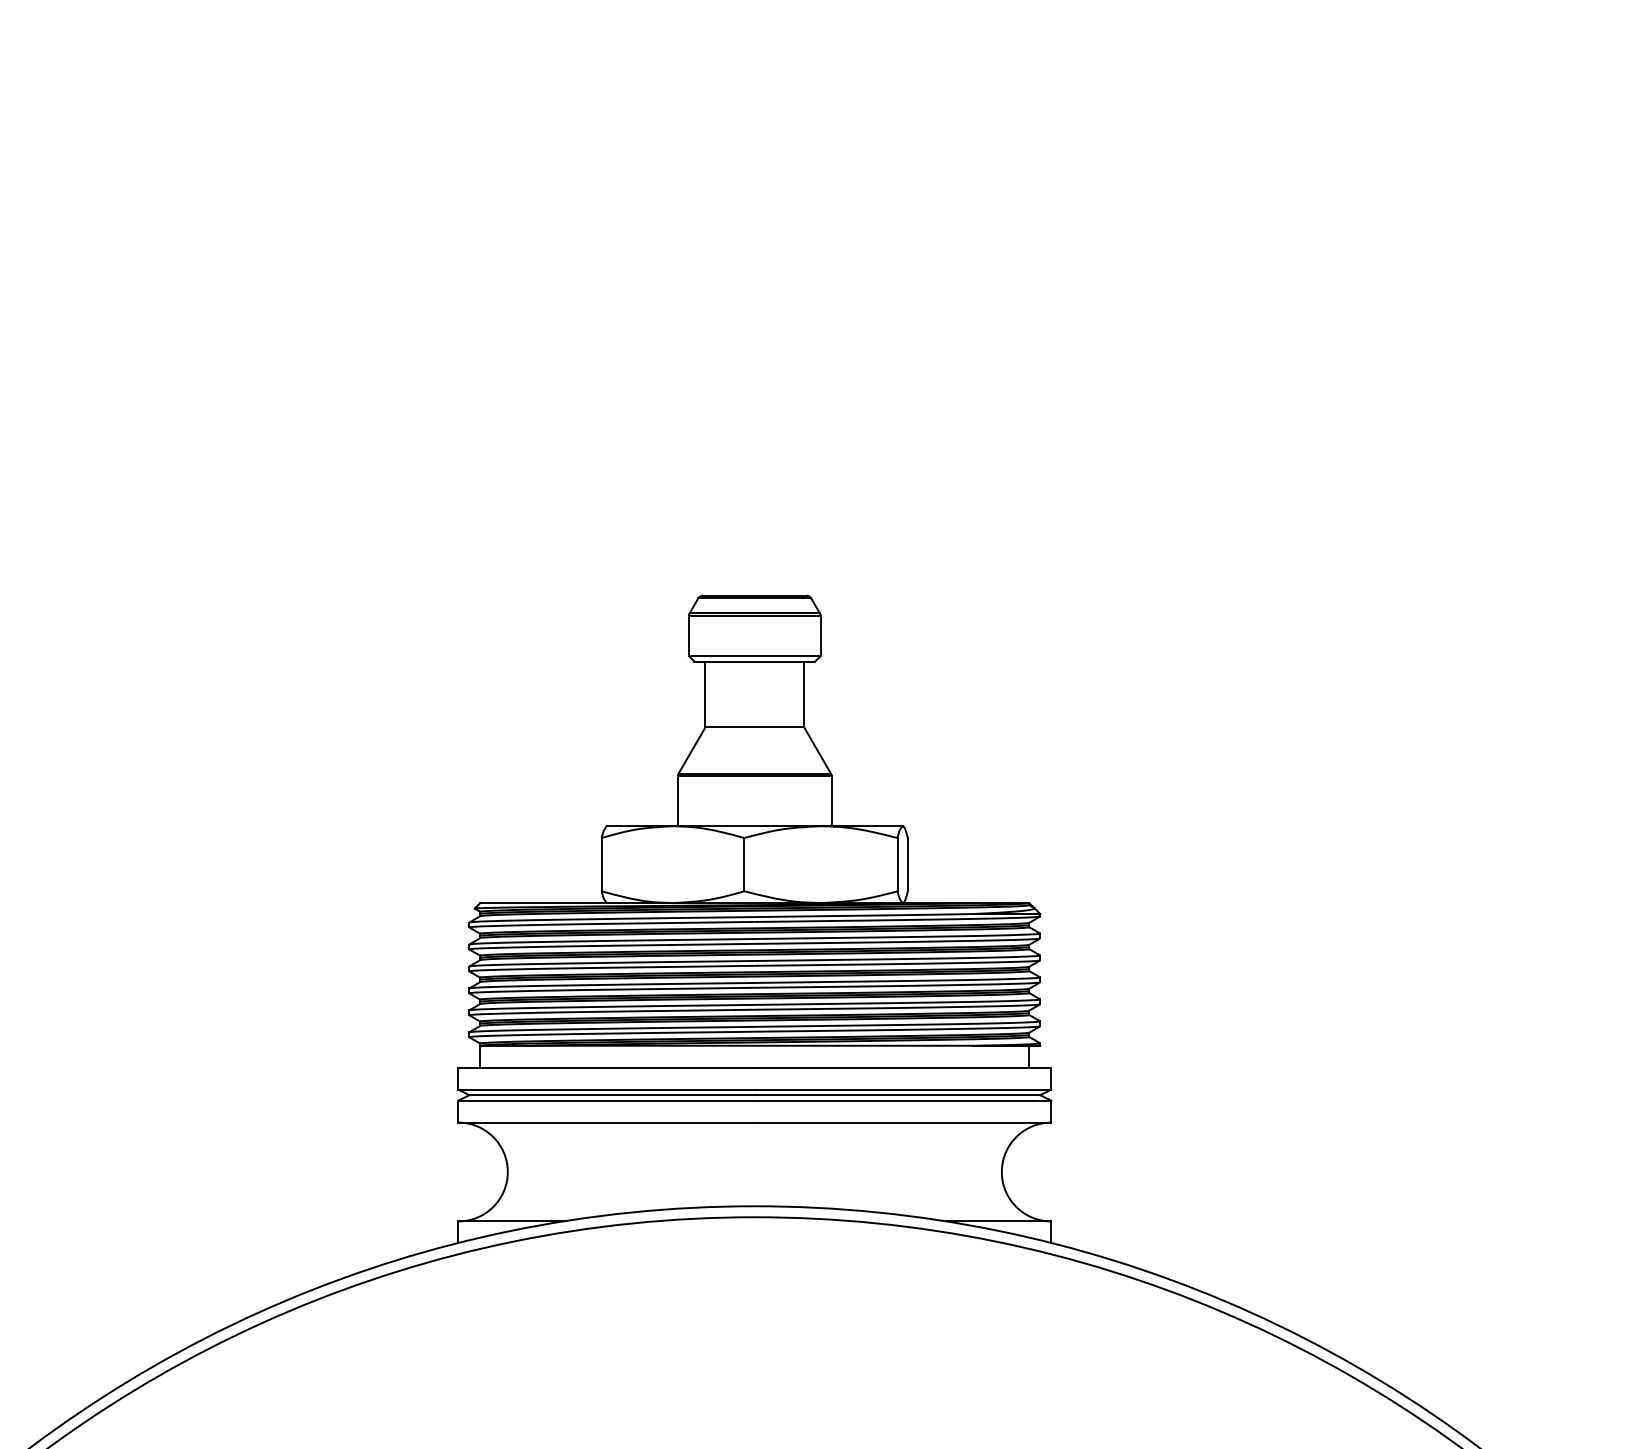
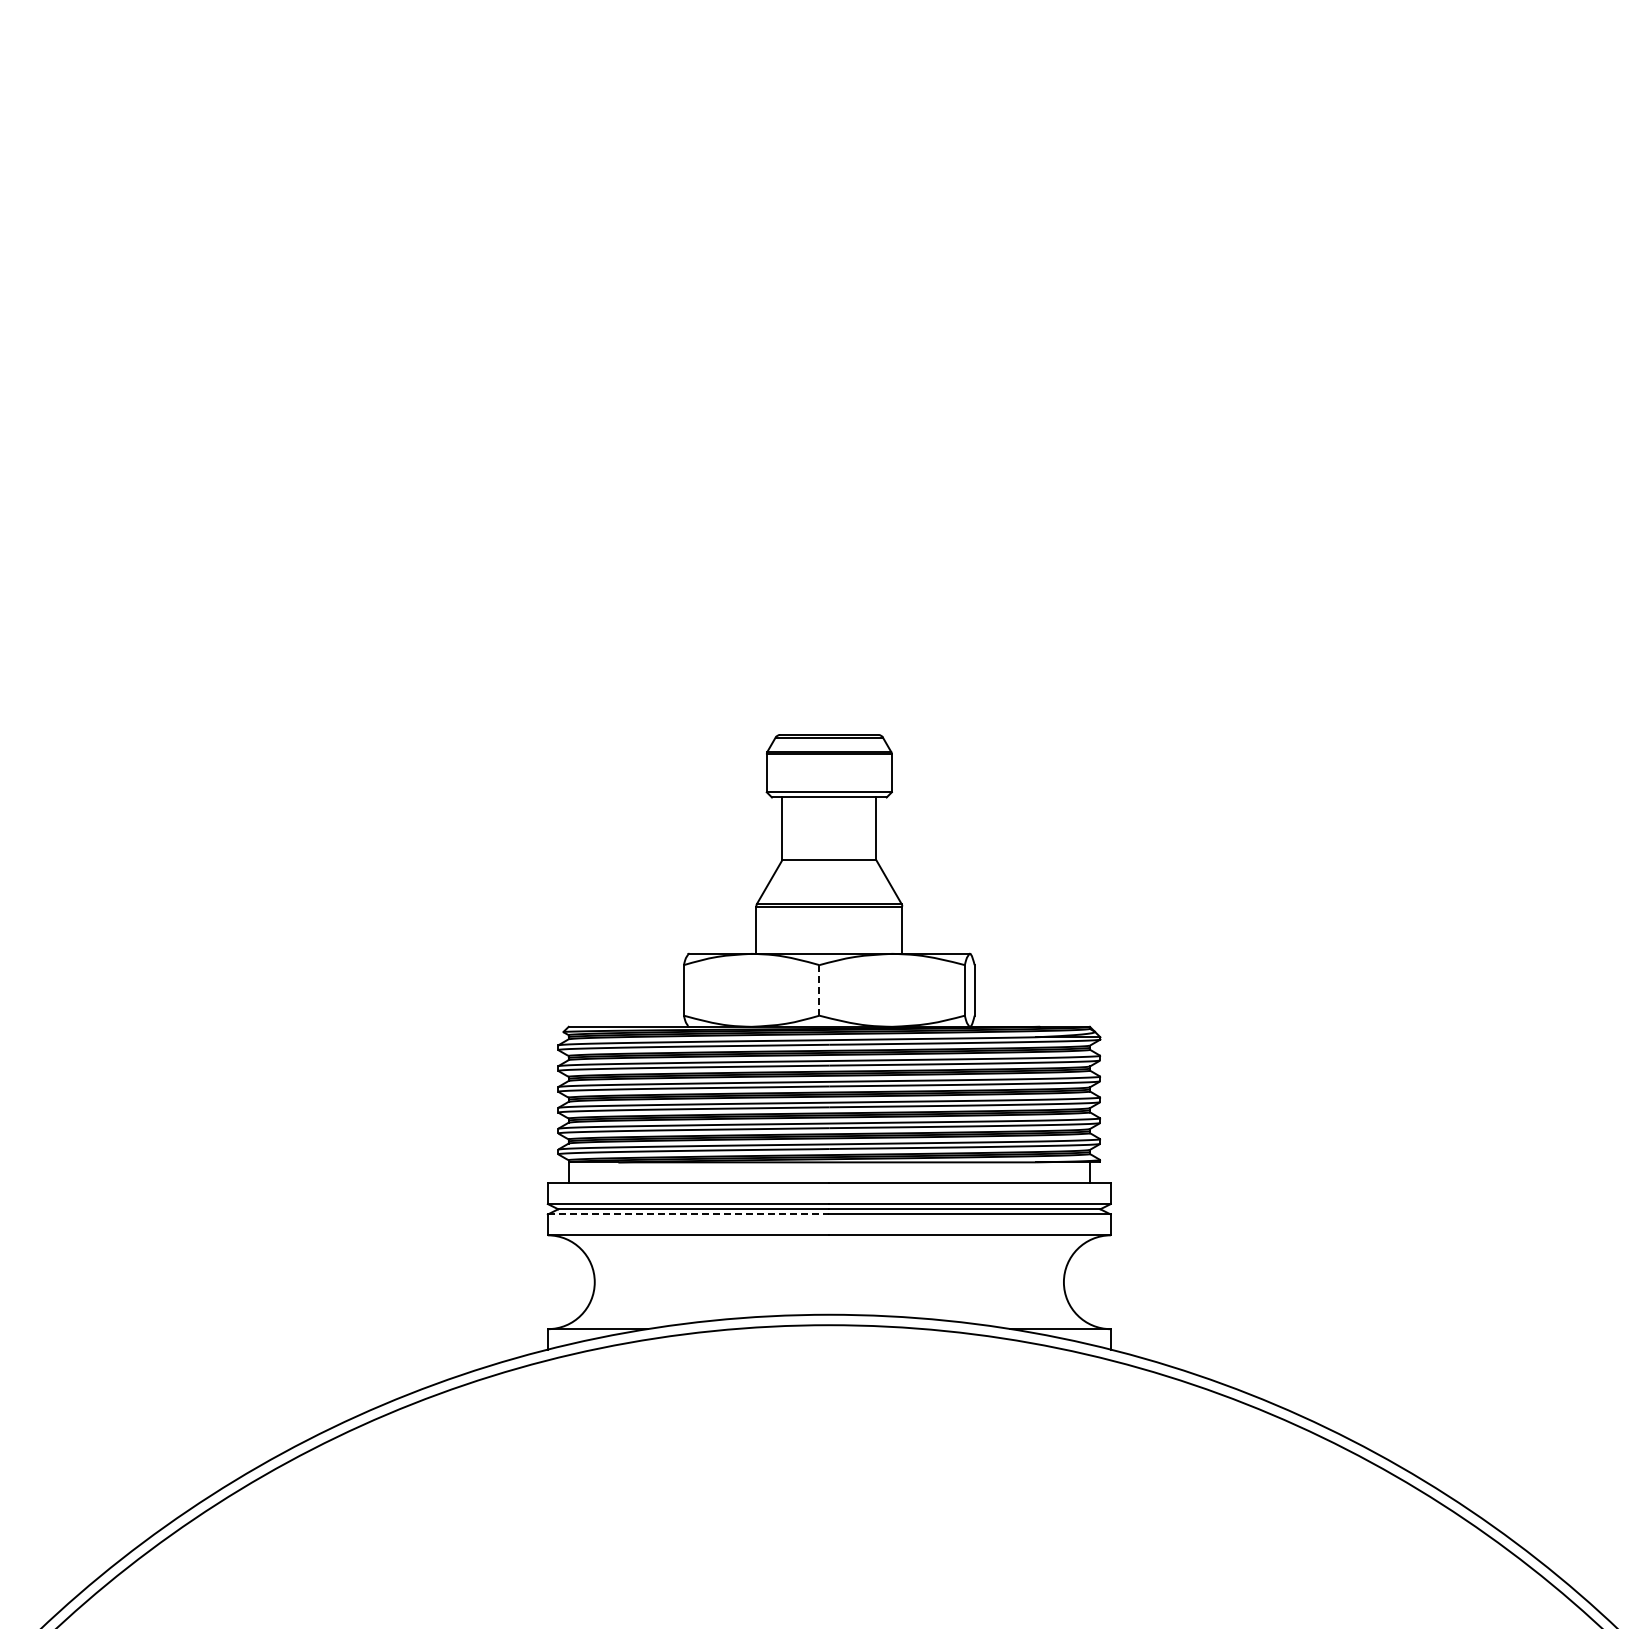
line: (744, 863) -> (819, 989), solid -> dashed
line: (606, 1100) -> (688, 1214), solid -> dashed

